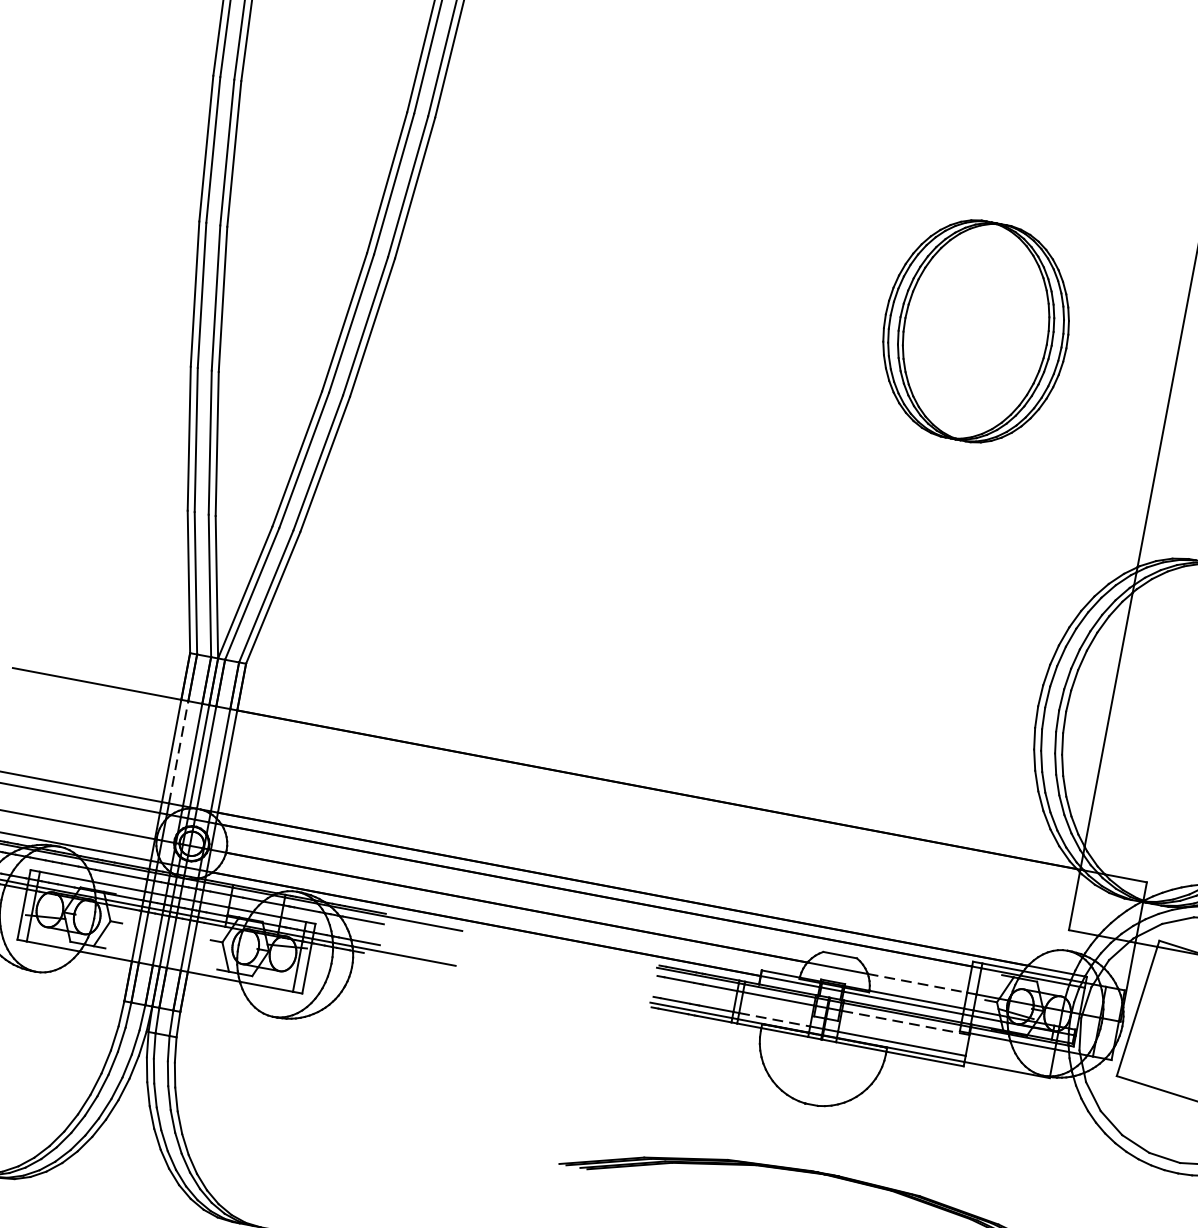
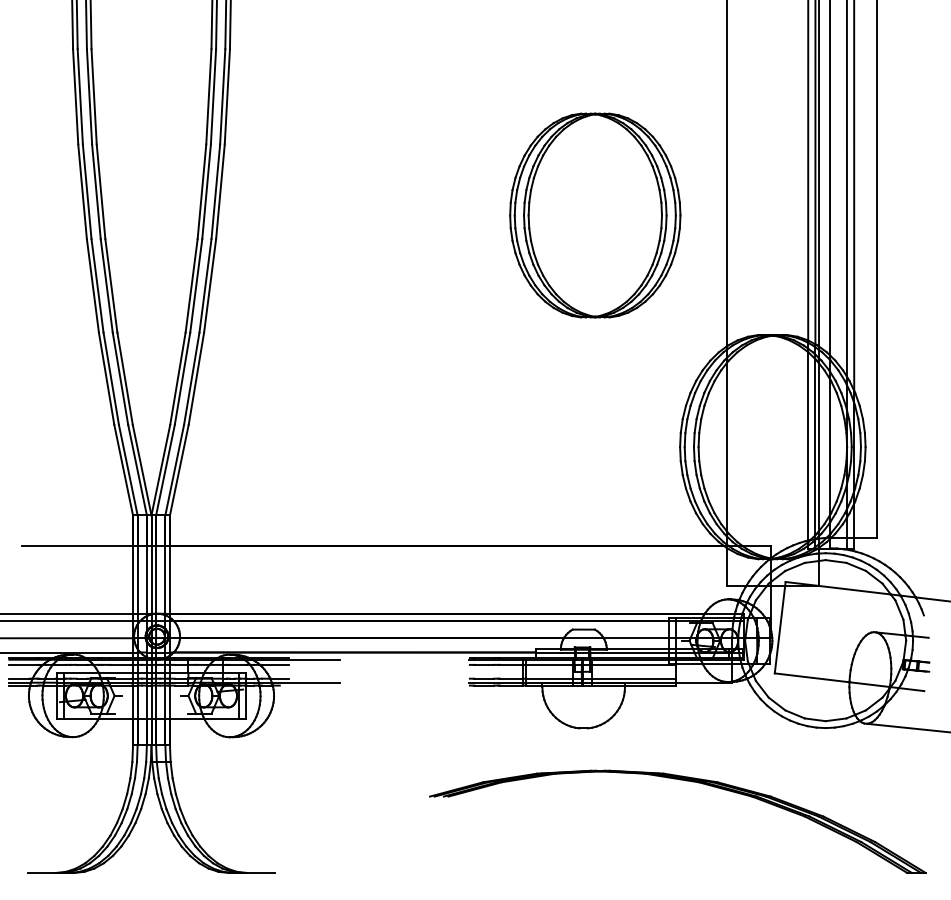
part: (976, 331) -> (595, 215), size x1.43
line: (178, 751) -> (137, 579), dashed -> solid
line: (917, 983) -> (636, 638), dashed -> solid
line: (775, 1019) -> (550, 678), dashed -> solid
line: (905, 1022) -> (633, 664), dashed -> solid

